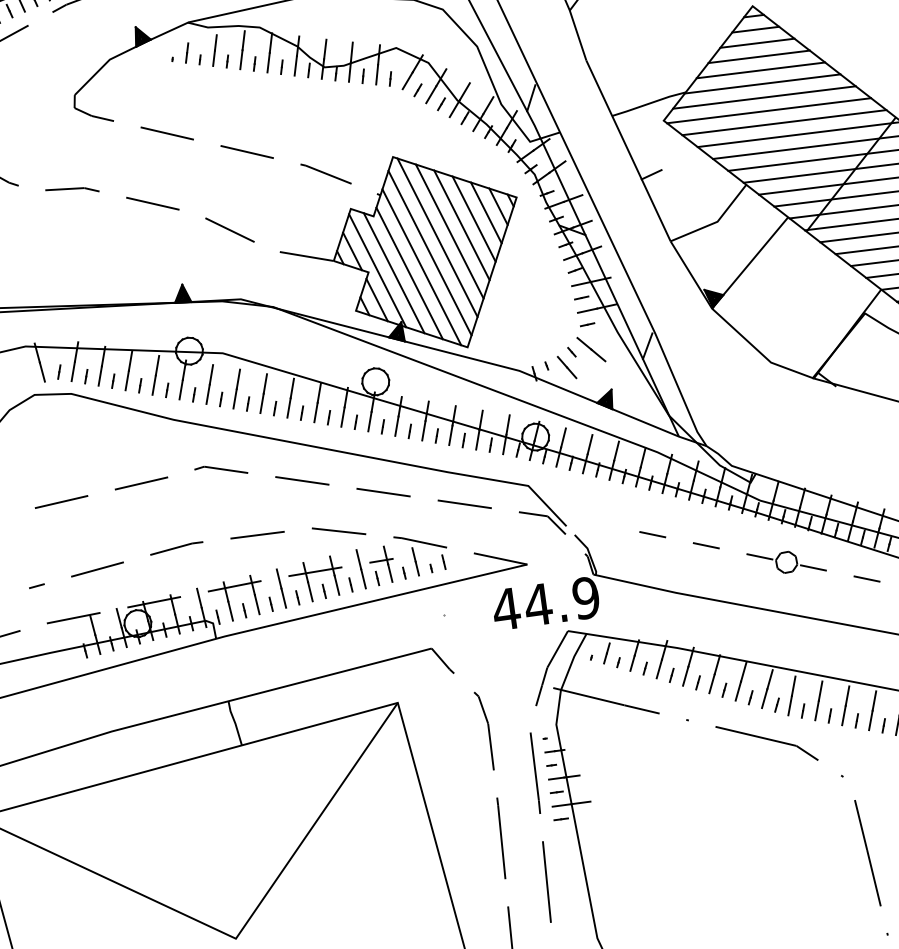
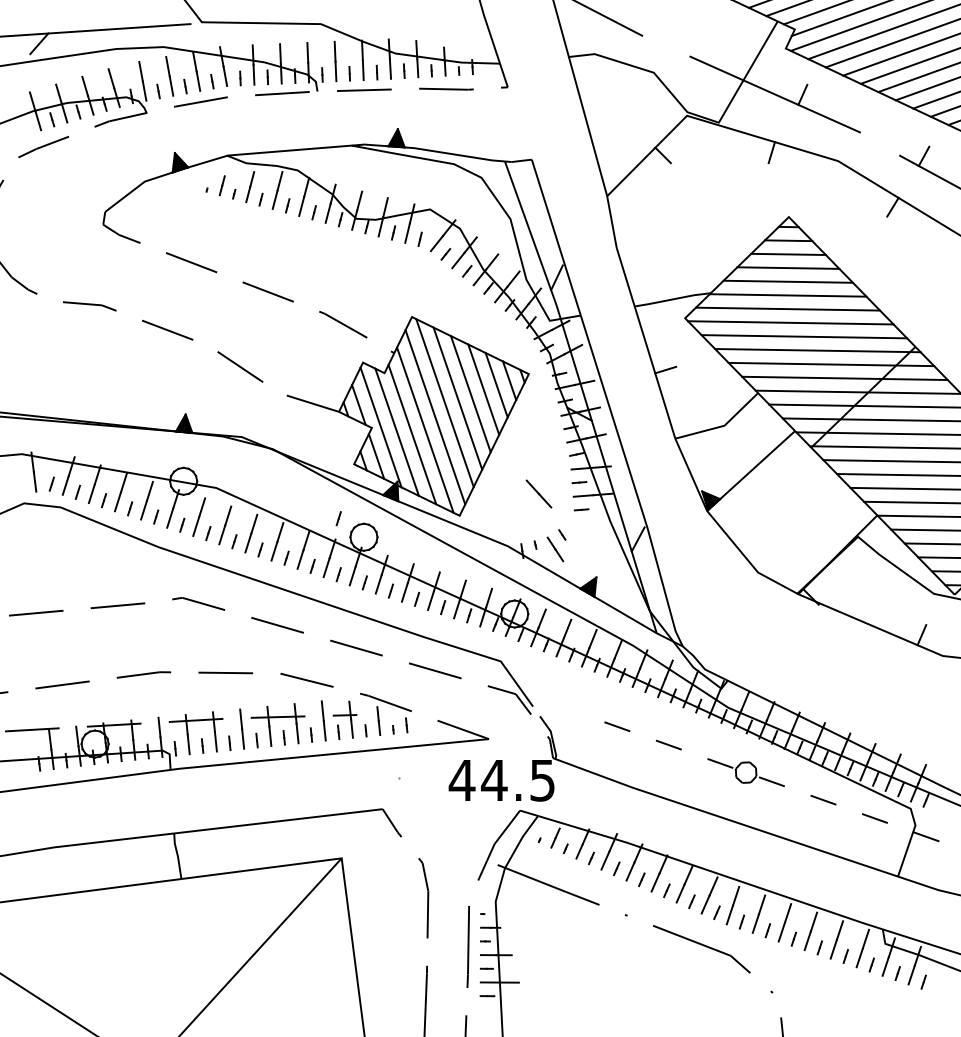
line: (590, 349) -> (538, 493), moved
line: (347, 366) -> (338, 518), added
text: (586, 598) -> (542, 780), 44.9 -> 44.5

